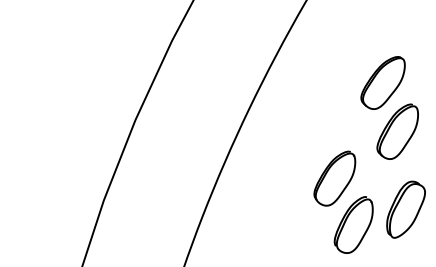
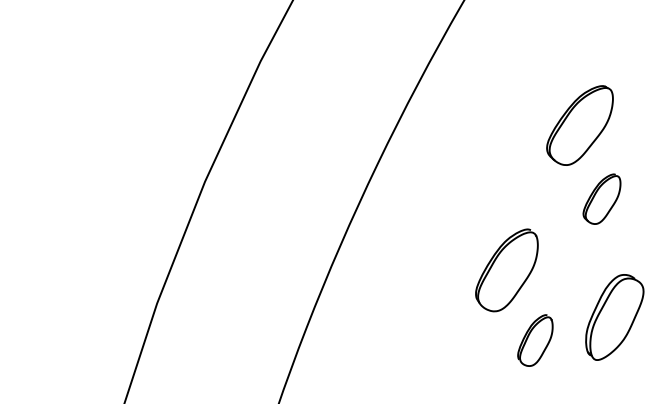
part: (397, 131) -> (601, 198), size x0.6
part: (353, 224) -> (535, 339), size x0.6

